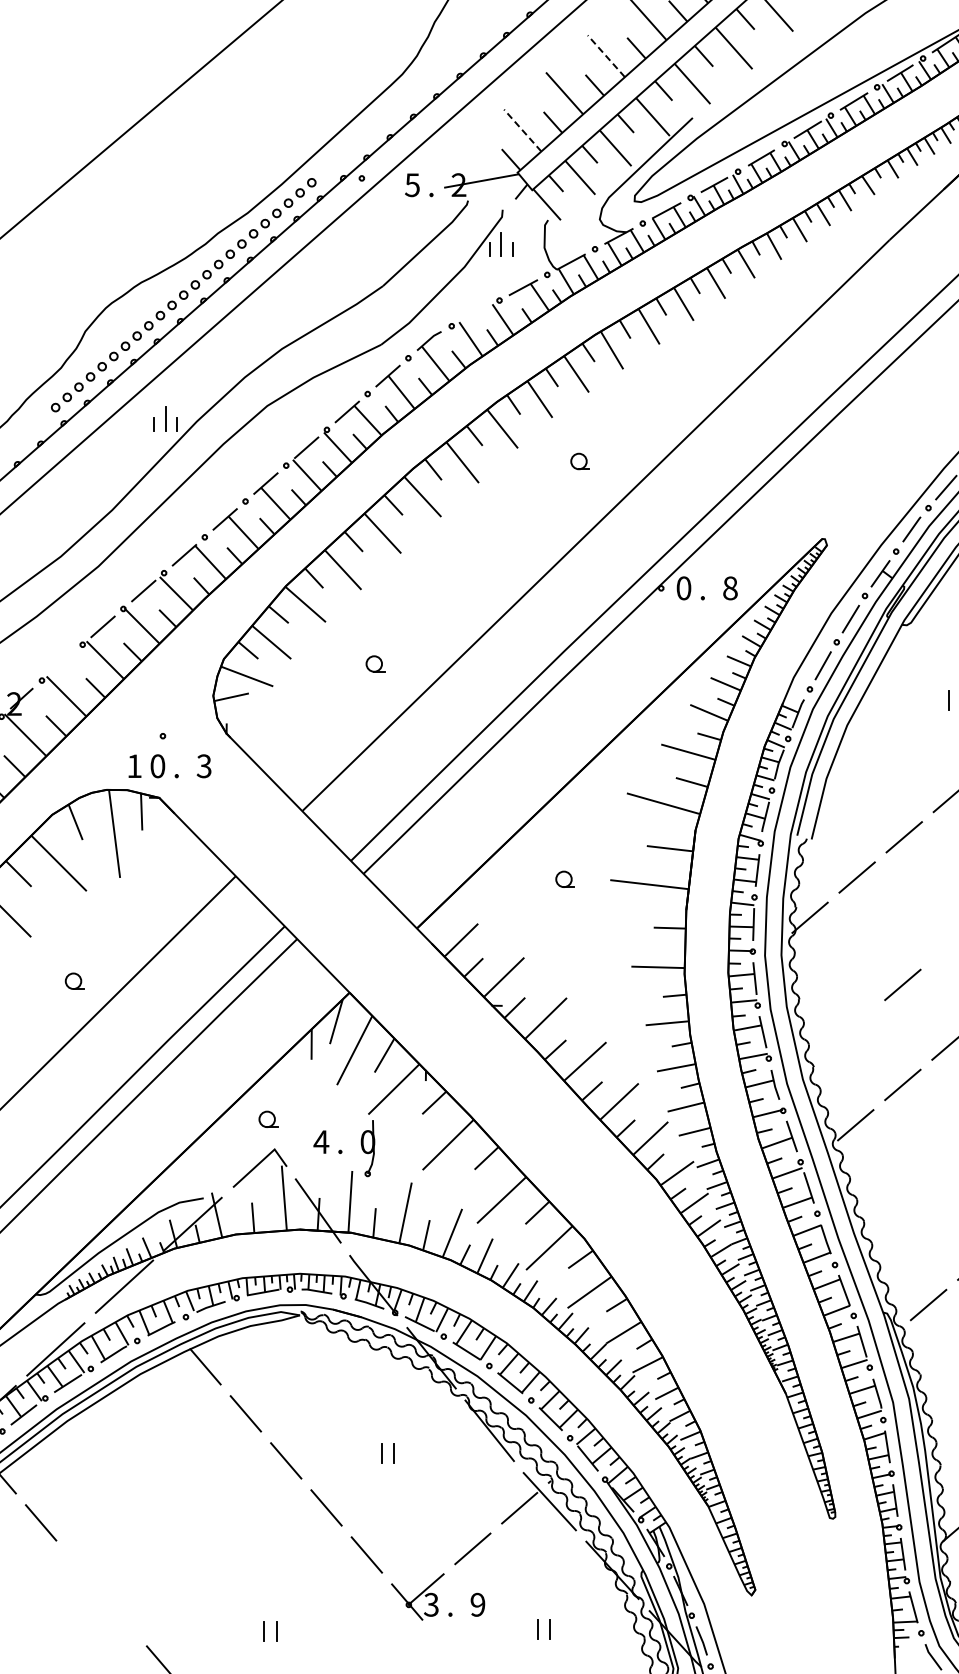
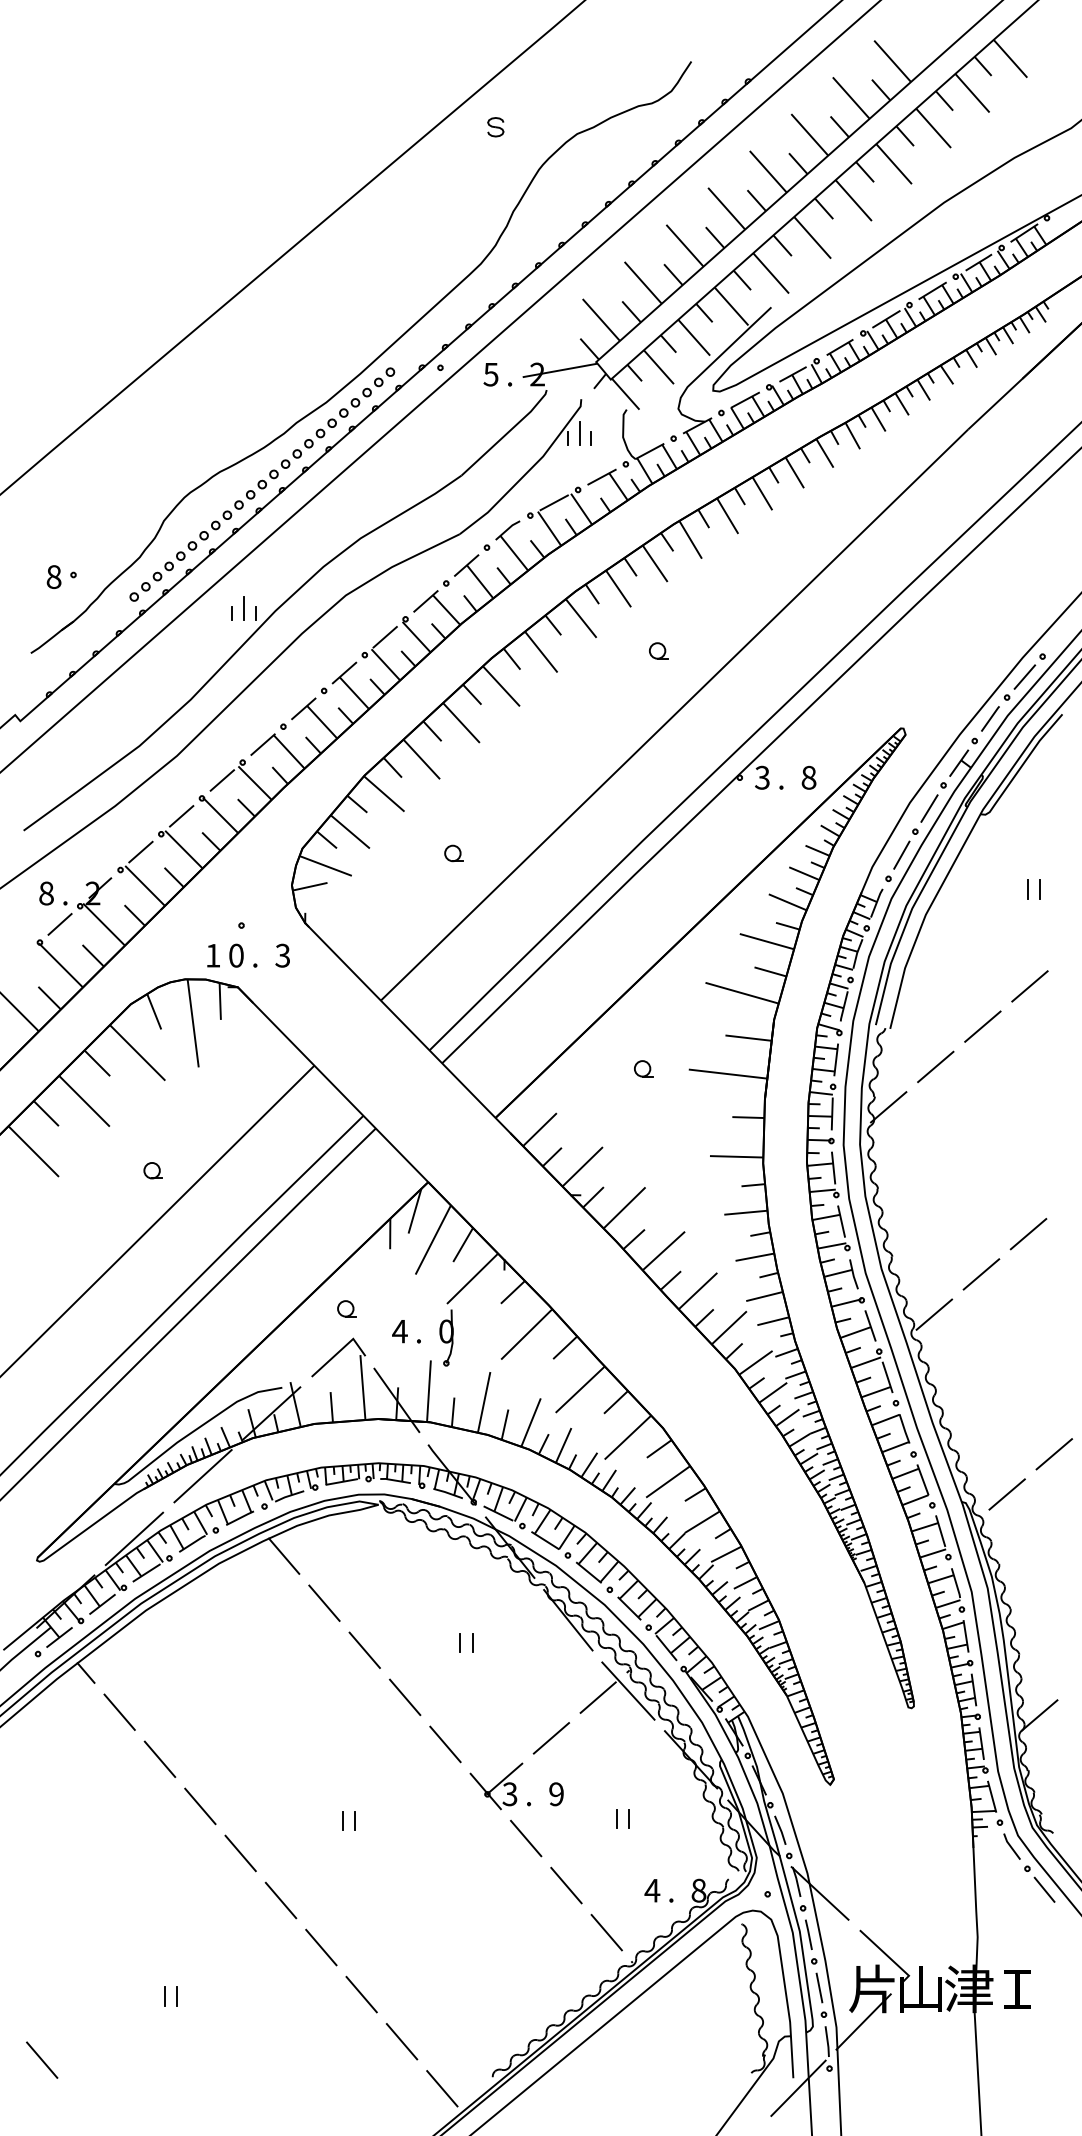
line: (605, 56) -> (684, 245), dashed -> solid
line: (522, 130) -> (601, 319), dashed -> solid
line: (474, 313) -> (553, 502), added
text: (683, 588) -> (762, 777), 0 -> 3
line: (61, 662) -> (140, 851), added
line: (902, 985) -> (981, 1174), removed
line: (80, 1569) -> (159, 1758), added
line: (121, 1617) -> (200, 1806), added
line: (447, 1649) -> (526, 1838), added

